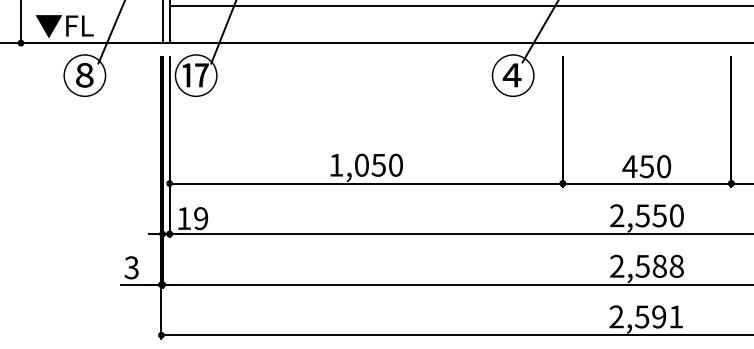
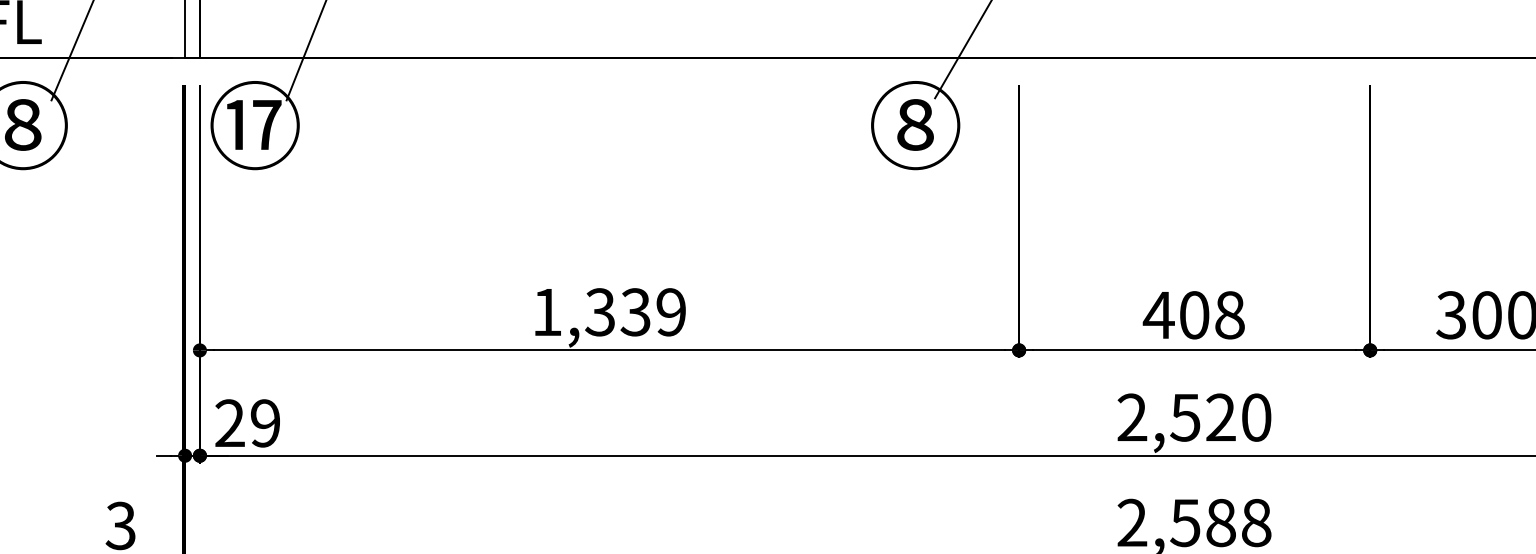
text: (511, 75) -> (912, 125), ④ -> ⑧
text: (378, 164) -> (635, 310), 1,050 -> 1,339
text: (655, 166) -> (1212, 314), 450 -> 408
text: (659, 215) -> (1220, 416), 2,550 -> 2,520
text: (184, 218) -> (230, 423), 19 -> 29

